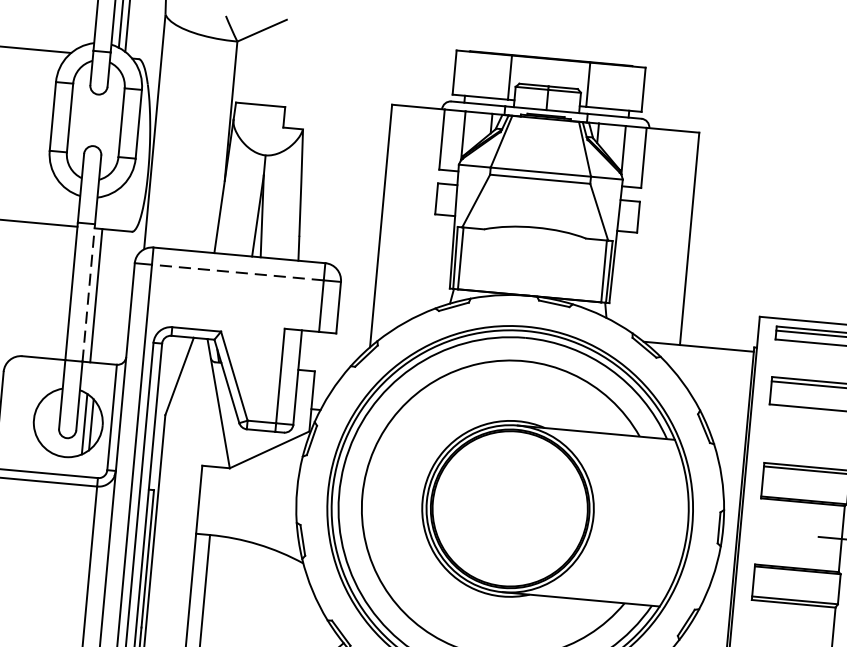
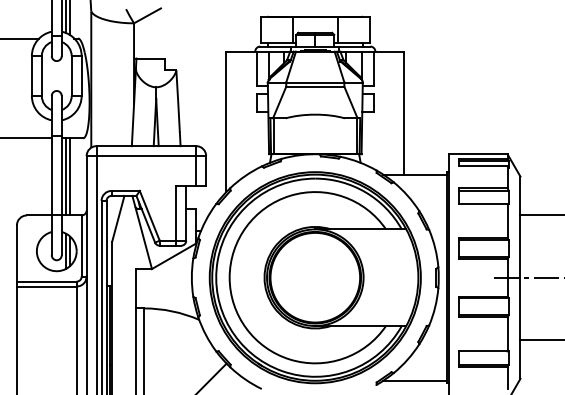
line: (238, 273) -> (146, 156), dashed -> solid
line: (88, 292) -> (61, 175), dashed -> solid
line: (103, 295) -> (70, 176), added

